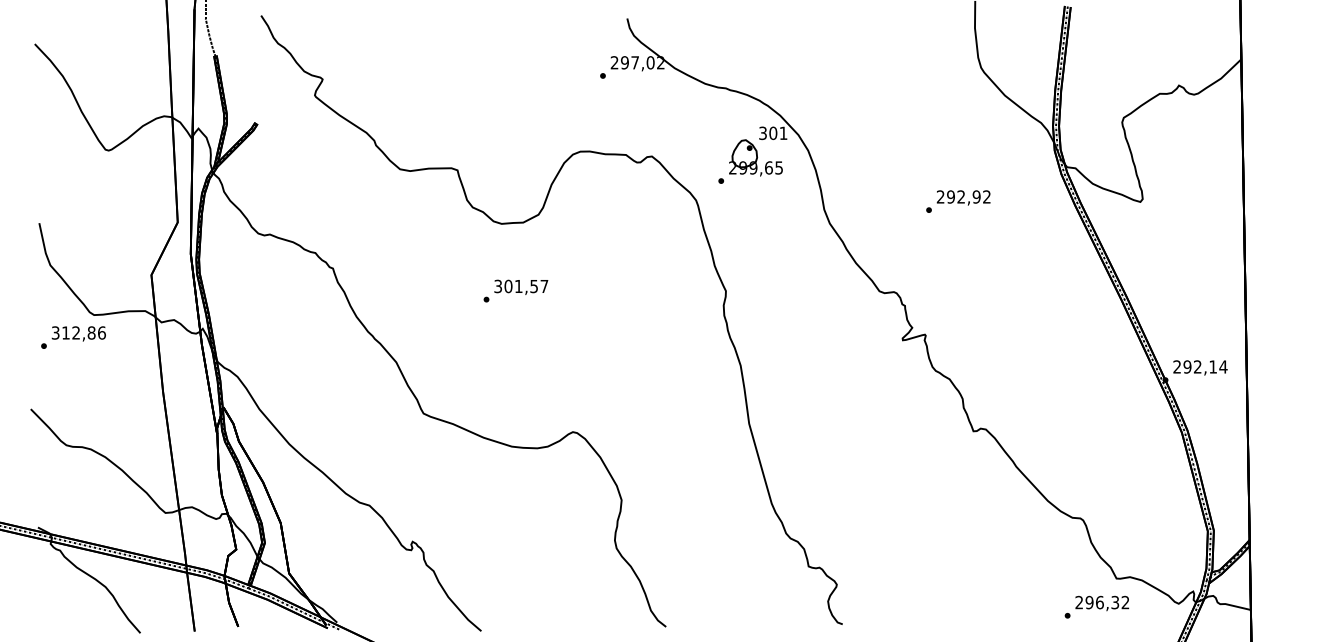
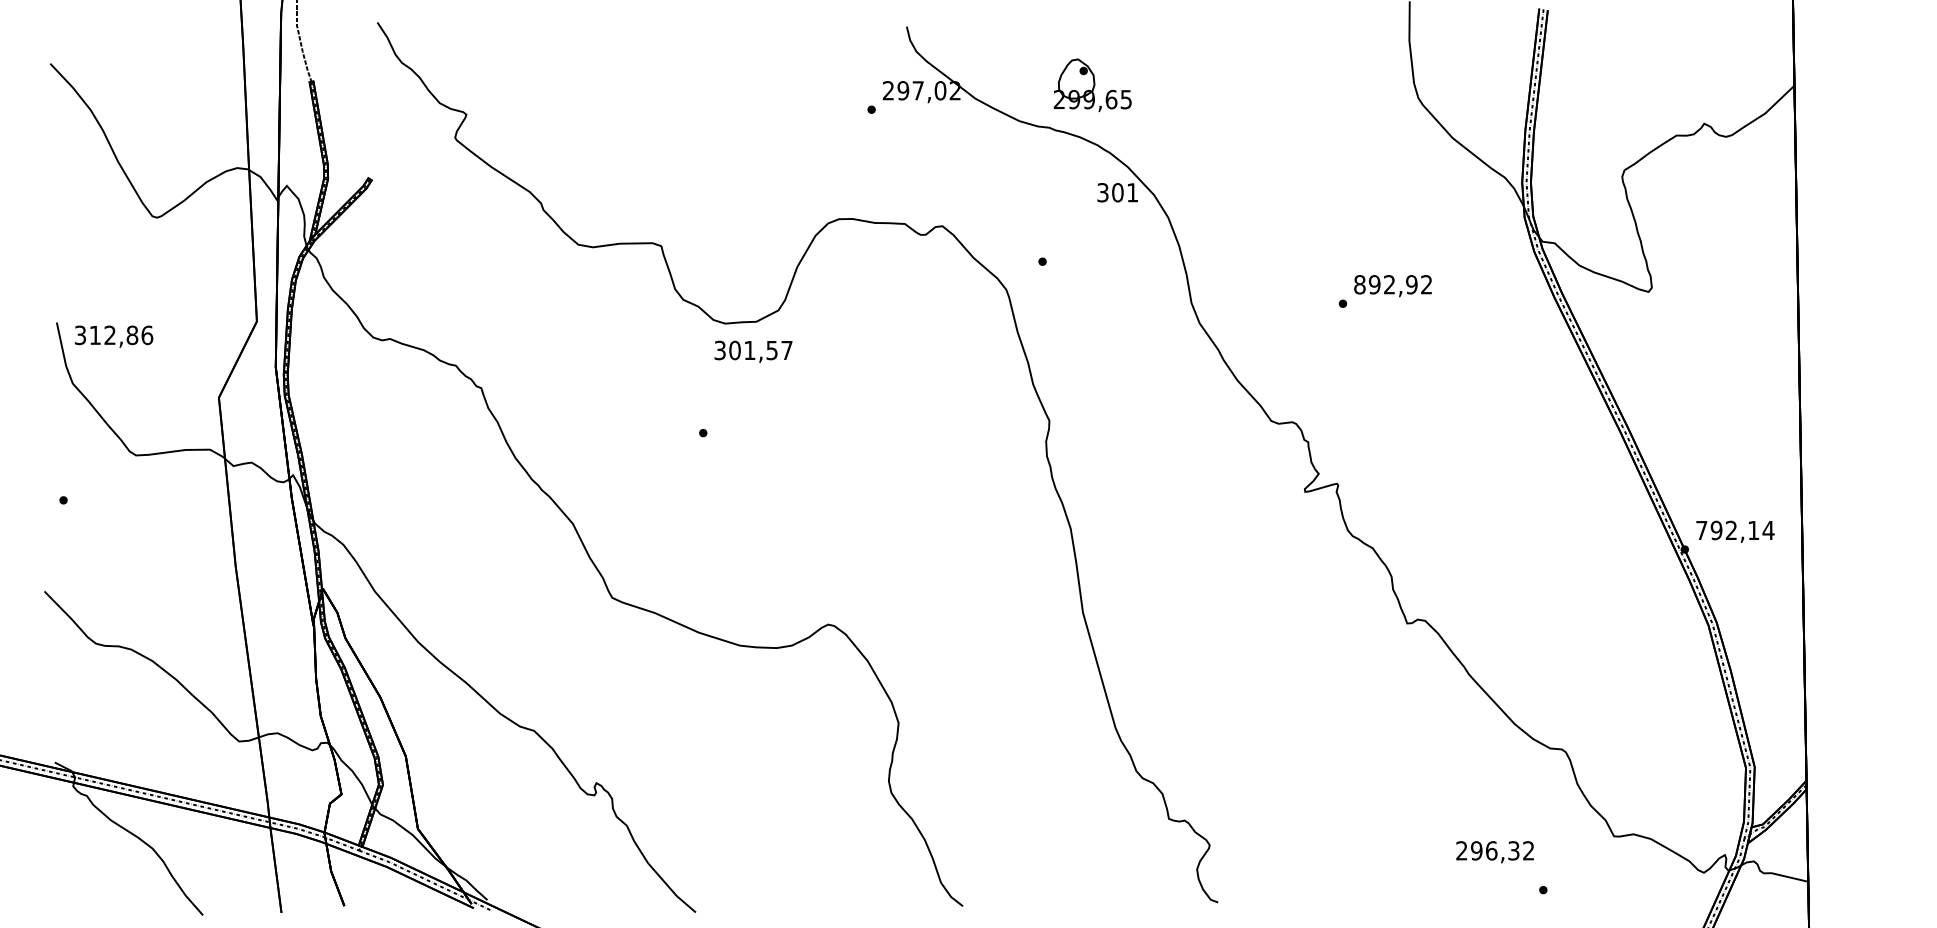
part: (755, 157) -> (1092, 84), moved
text: (940, 196) -> (1359, 284), 292,92 -> 892,92
text: (521, 286) -> (753, 350), moved
text: (78, 333) -> (113, 336), moved
text: (1176, 366) -> (1700, 529), 292,14 -> 792,14
text: (1102, 603) -> (1495, 852), moved

